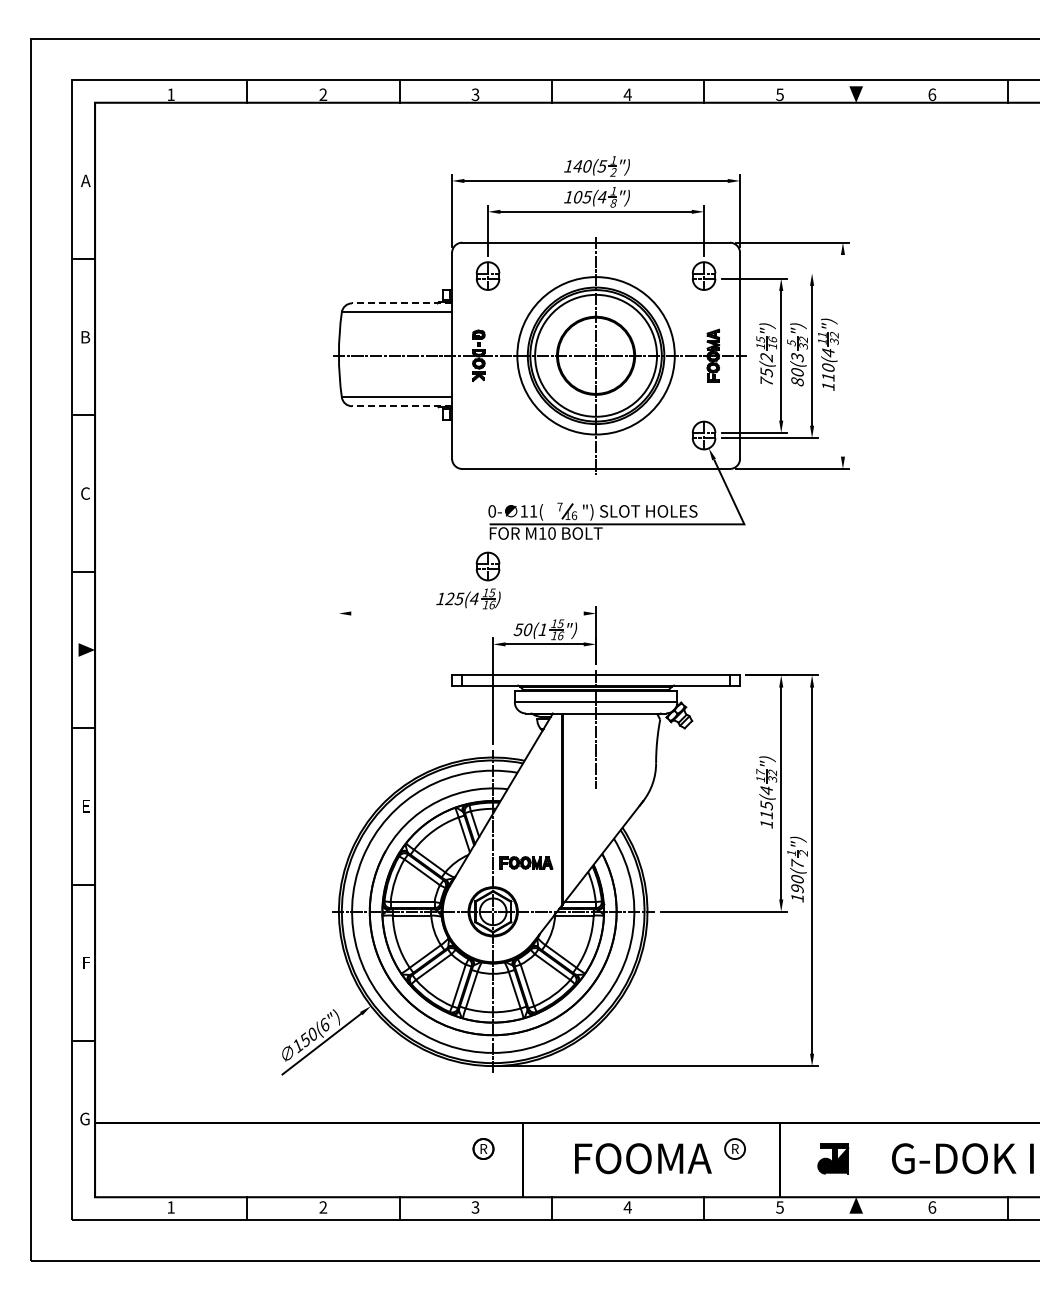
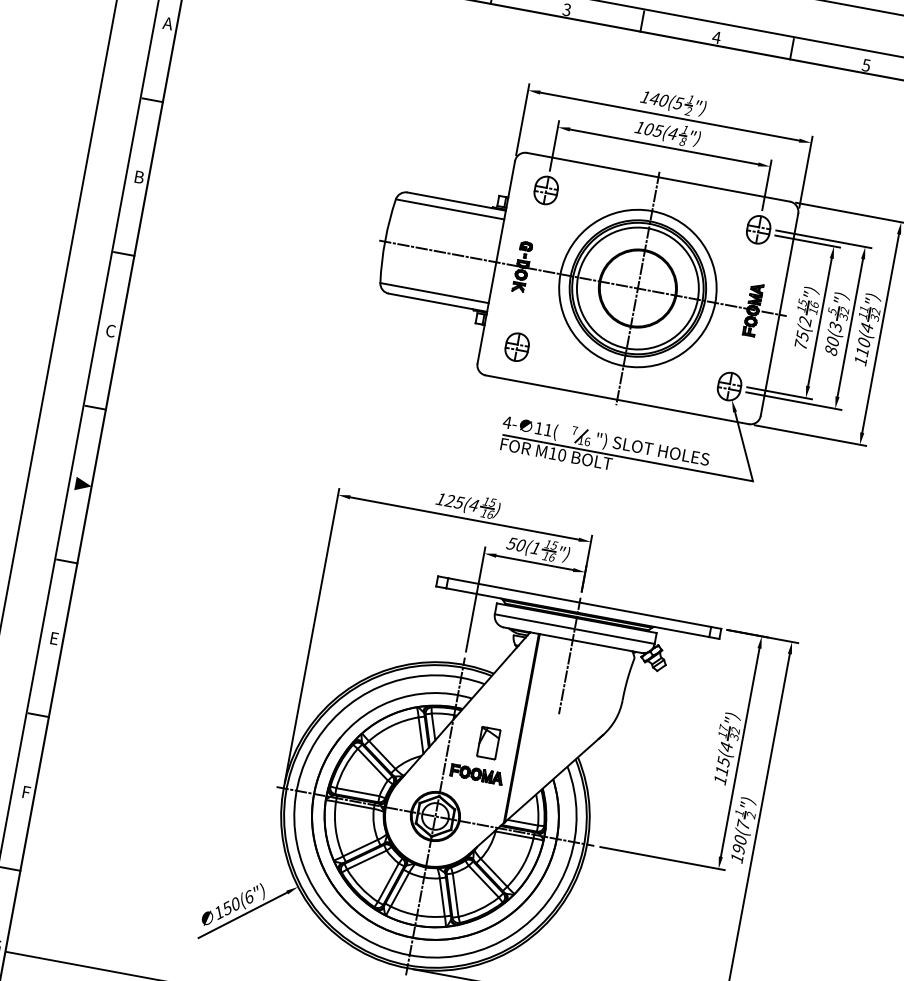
line: (769, 273) -> (823, 239), added
line: (401, 303) -> (456, 201), dashed -> solid
line: (842, 355) -> (880, 333), added
line: (401, 406) -> (437, 302), dashed -> solid
text: (492, 511) -> (507, 422), 0- -> 4-
part: (487, 566) -> (516, 347), moved
line: (467, 613) -> (464, 518), added
line: (338, 756) -> (311, 635), added
part: (532, 829) -> (489, 742), added

